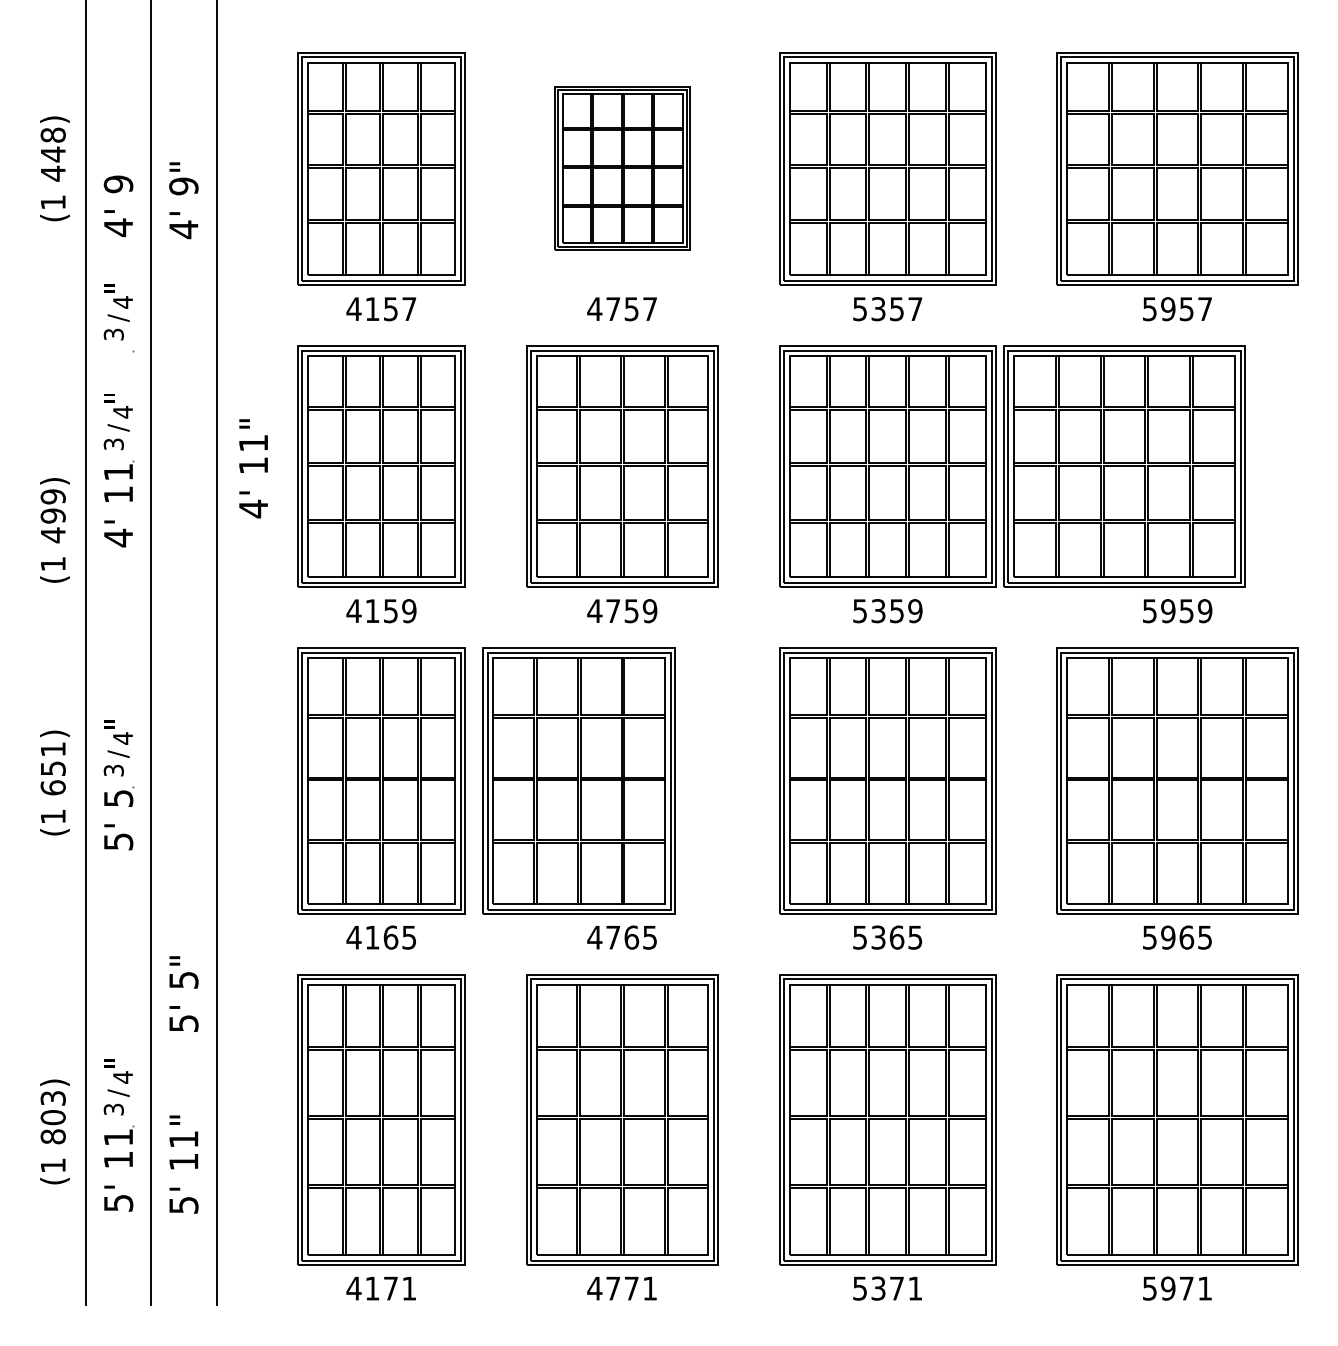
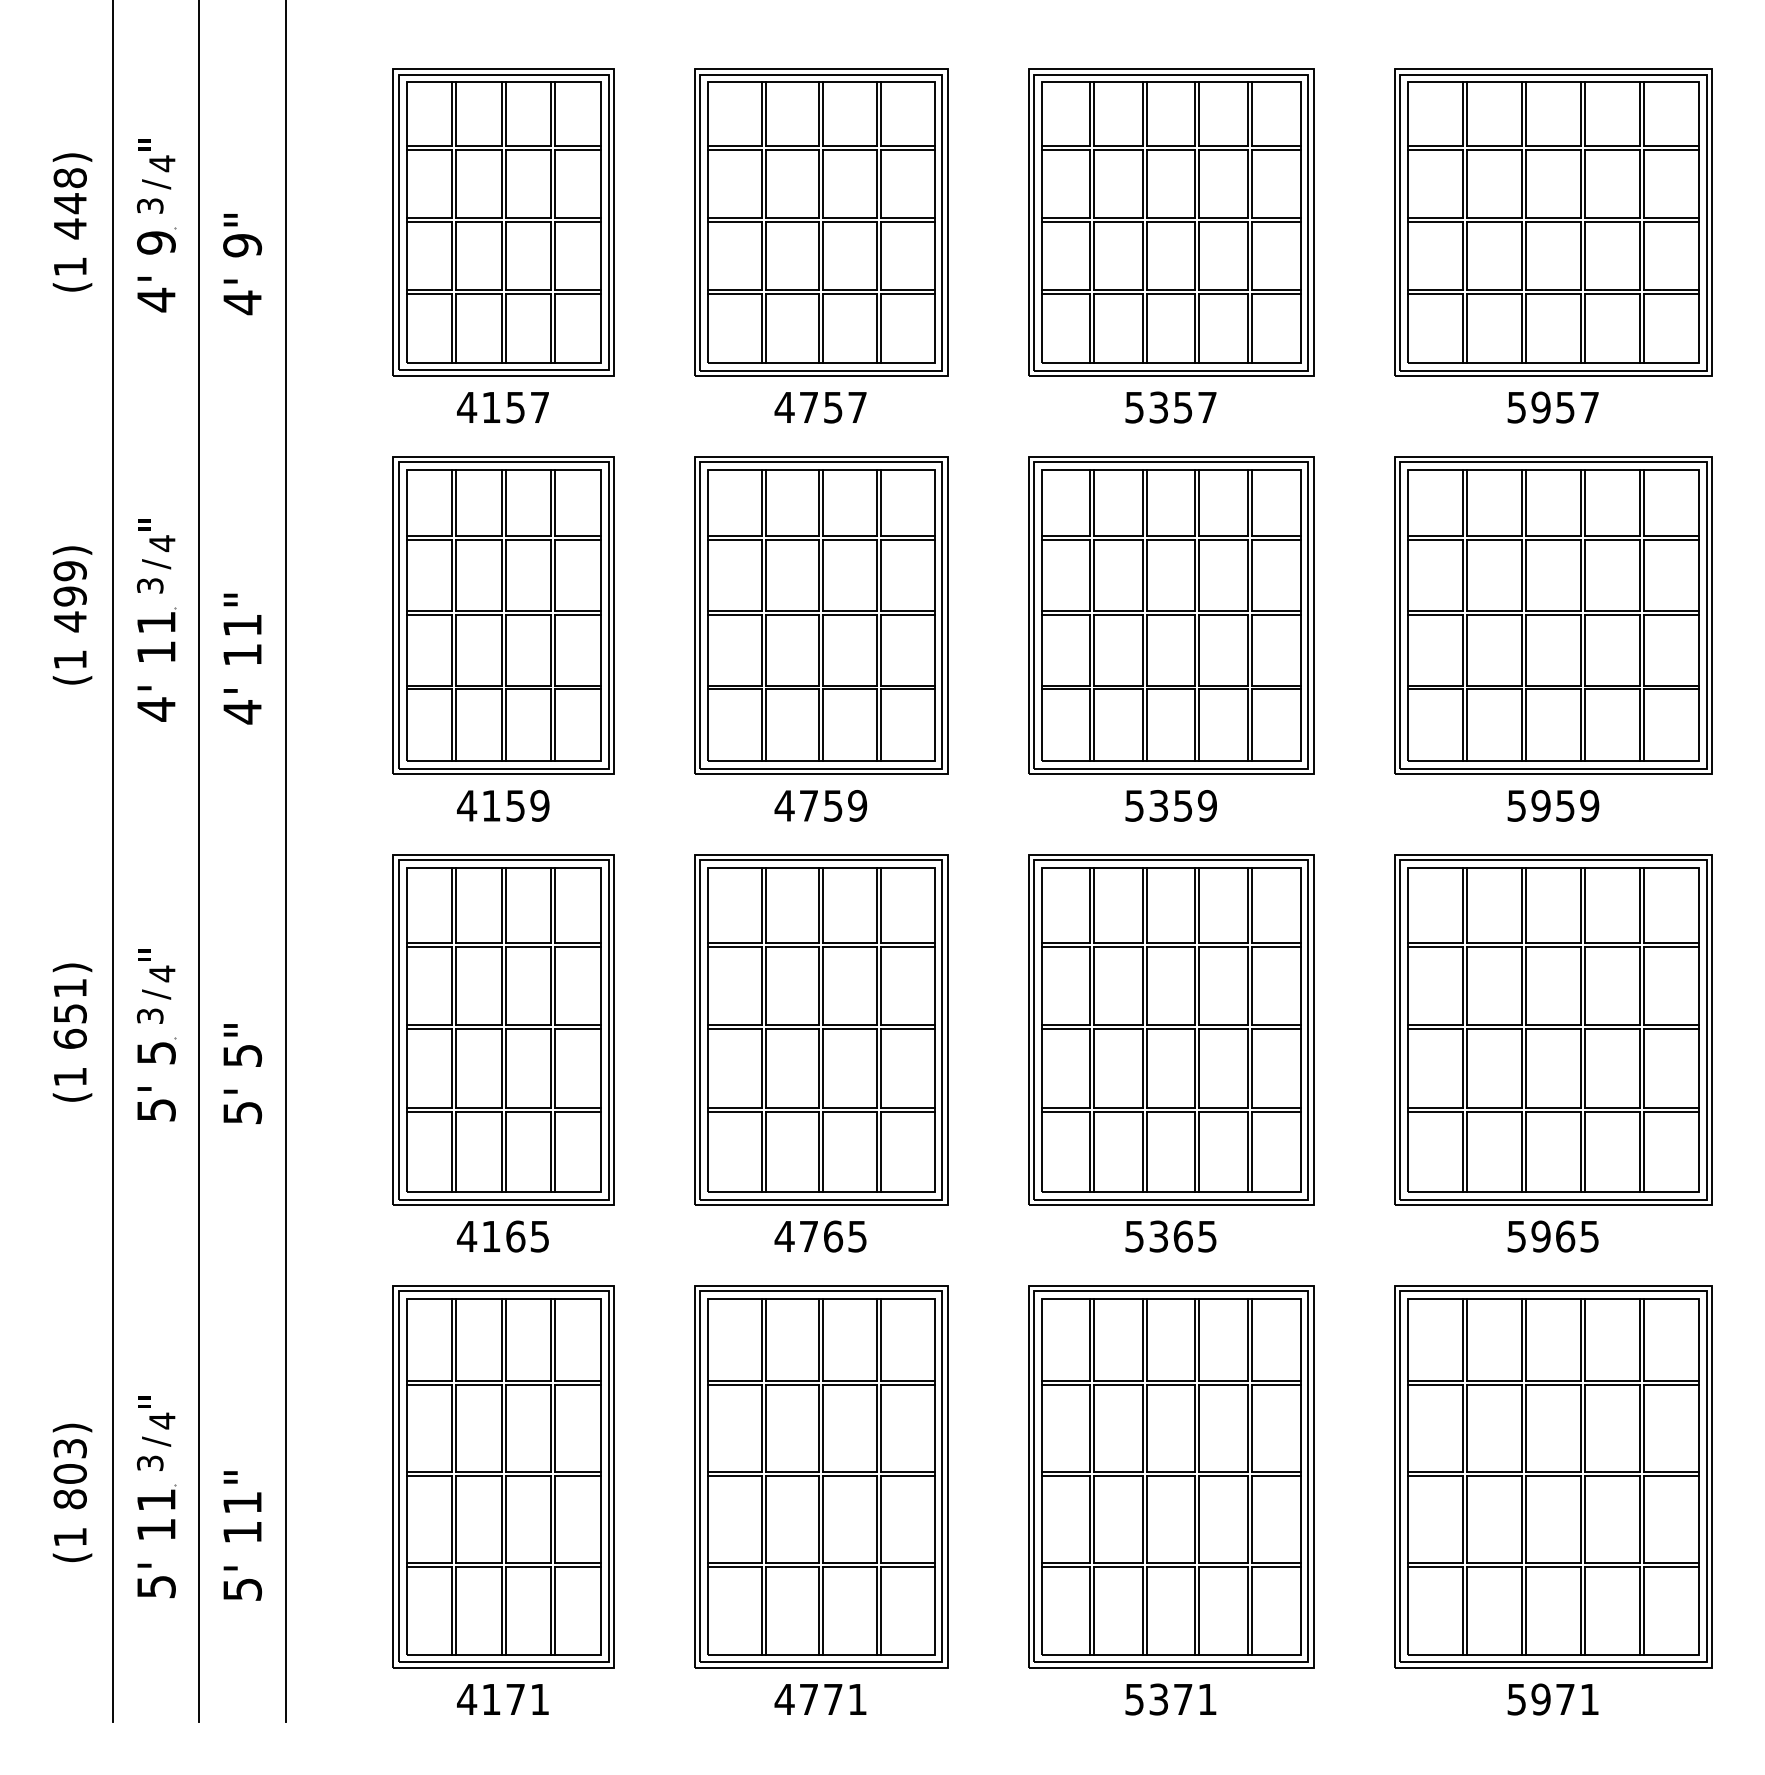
part: (622, 168) -> (821, 222), size x1.43
part: (118, 318) -> (156, 184), moved
part: (1124, 466) -> (1553, 615), moved
text: (253, 468) -> (242, 658), moved
text: (54, 530) -> (72, 615), moved
part: (579, 780) -> (821, 1029), moved
text: (183, 993) -> (242, 1073), moved

